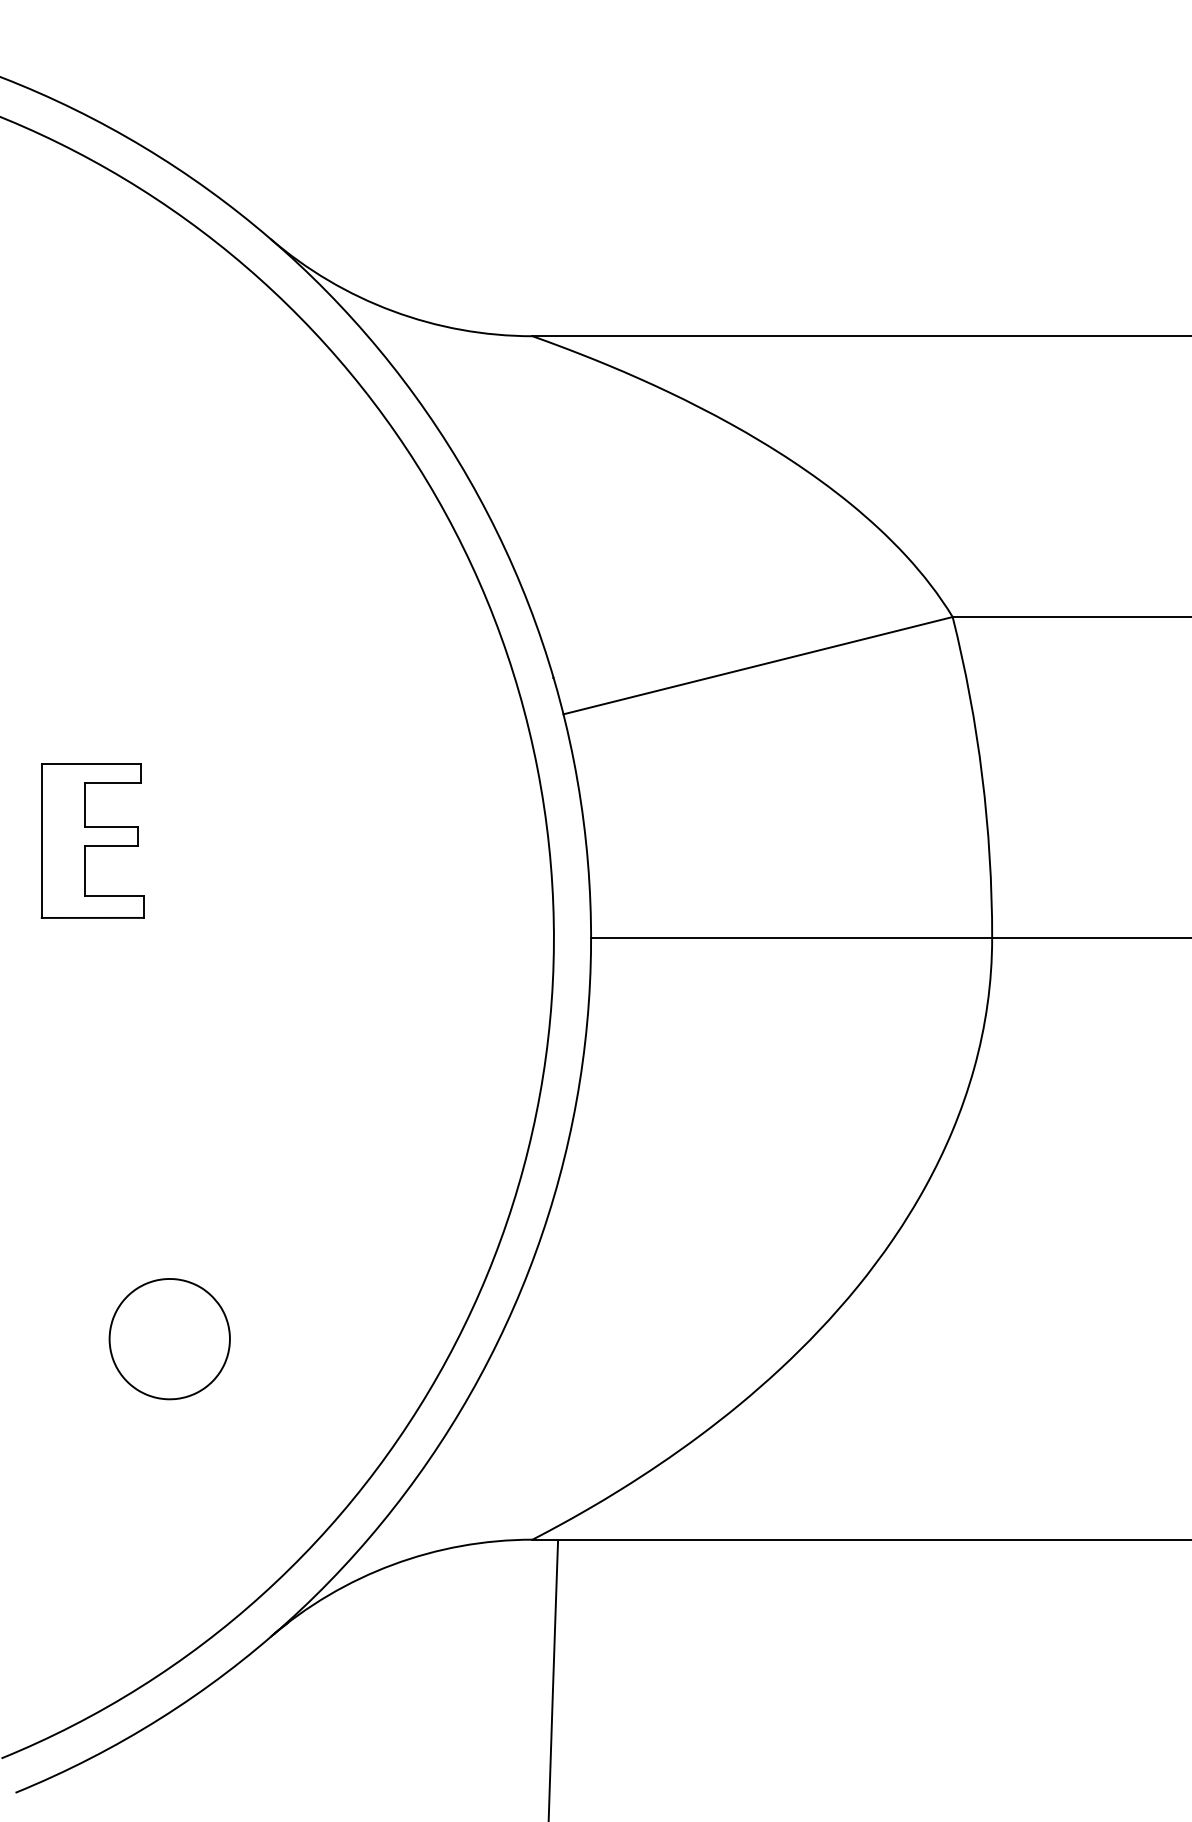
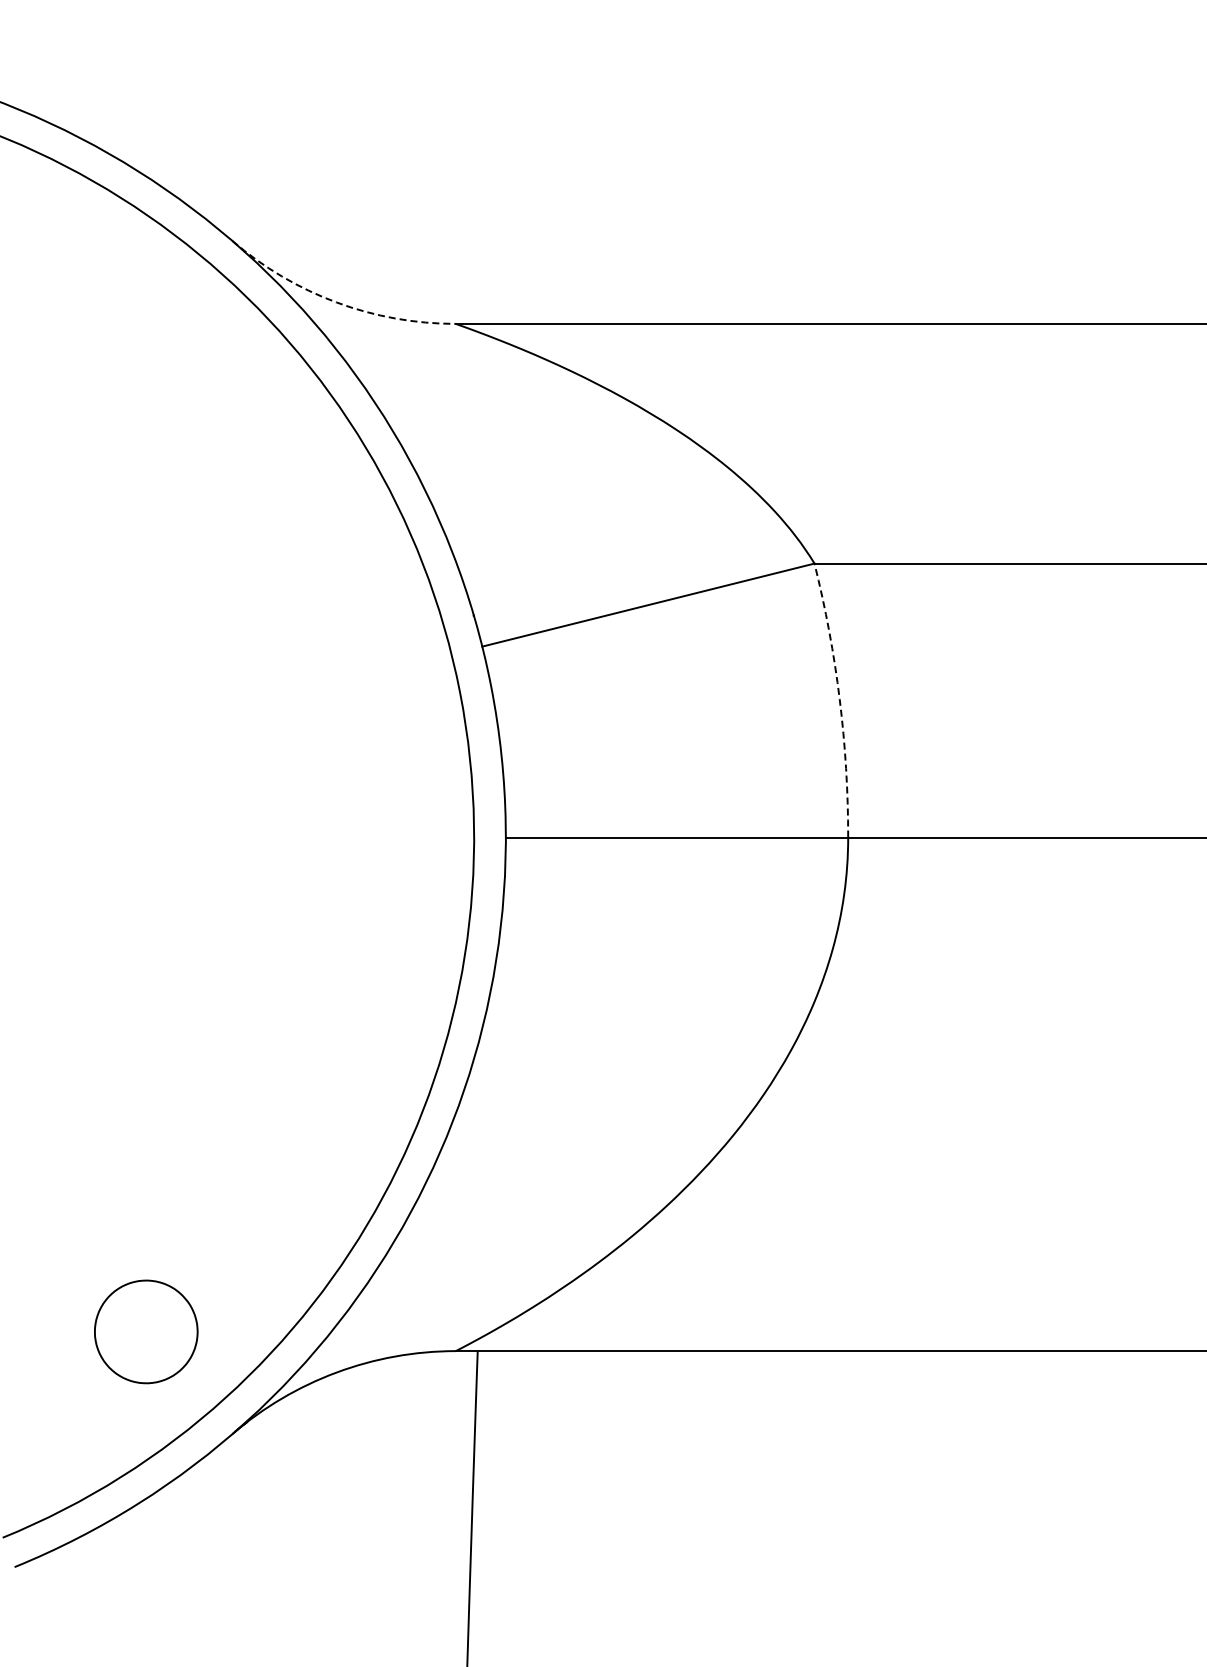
arc: (392, 311) -> (336, 302), solid -> dashed
arc: (981, 776) -> (839, 699), solid -> dashed
part: (92, 840) -> (80, 754), removed
part: (170, 1338) -> (146, 1331), moved

